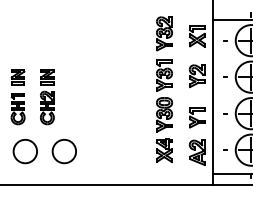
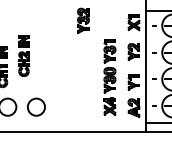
part: (164, 33) -> (83, 20), moved
part: (47, 97) -> (24, 56), moved

